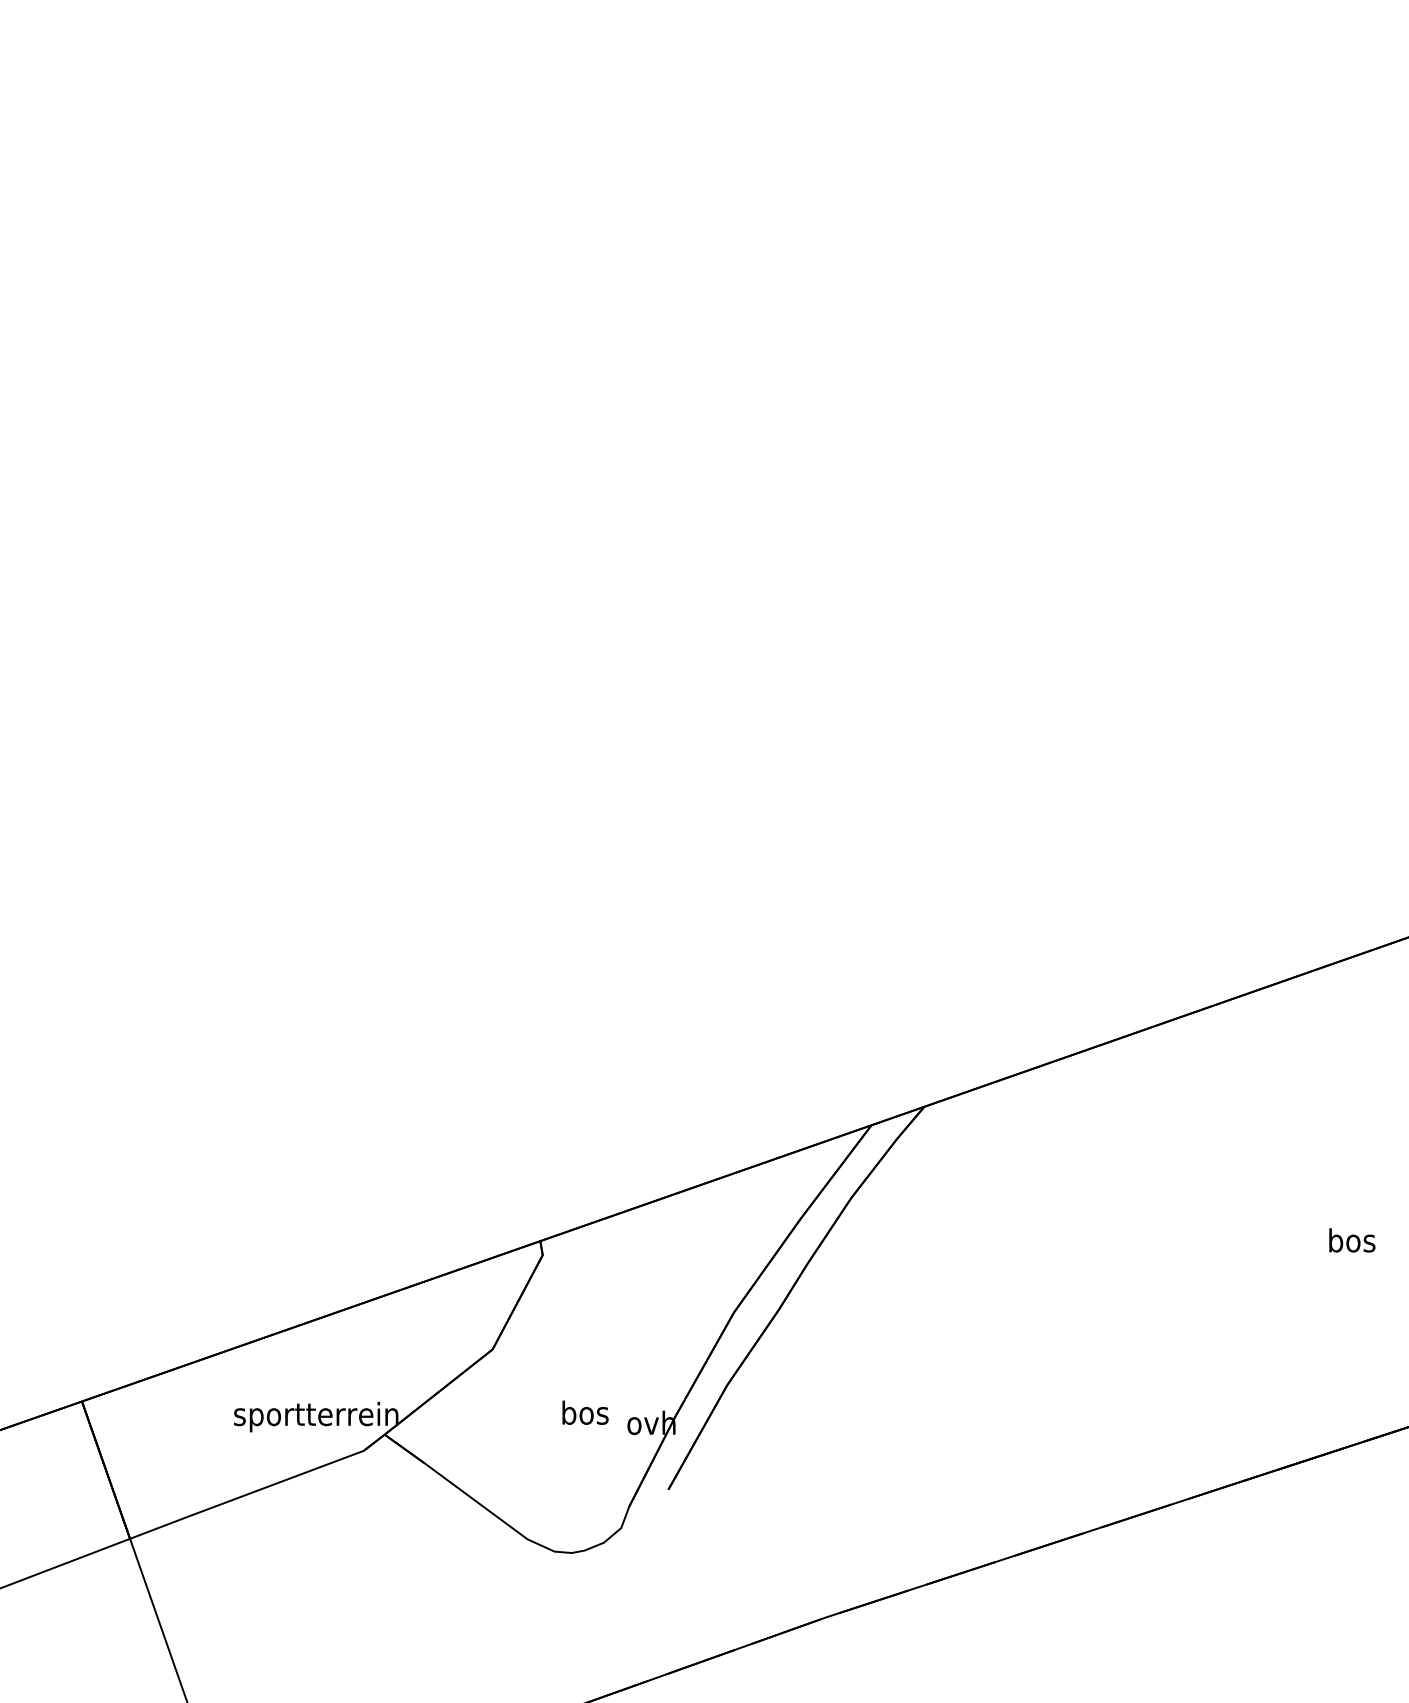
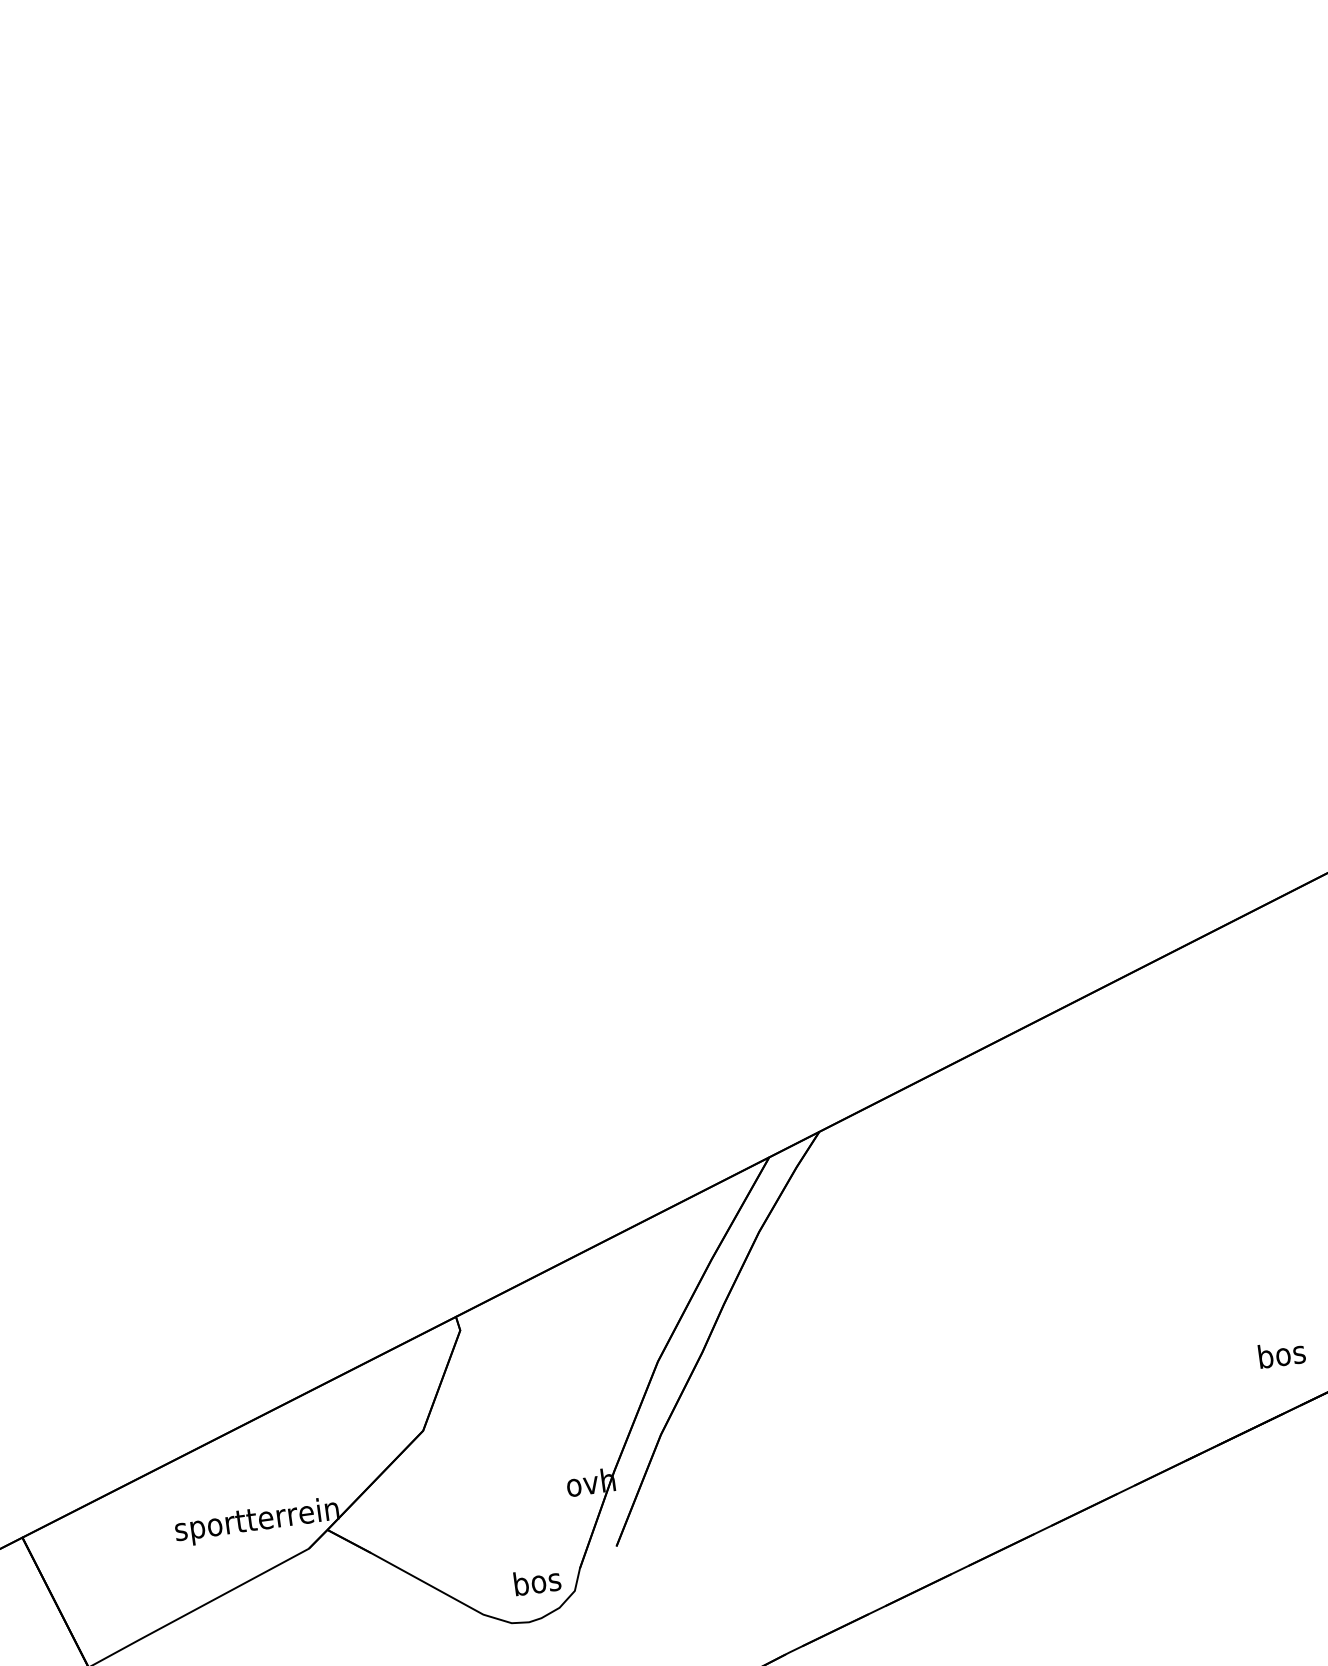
text: (1352, 1240) -> (1282, 1354), moved
text: (585, 1412) -> (537, 1581), moved

